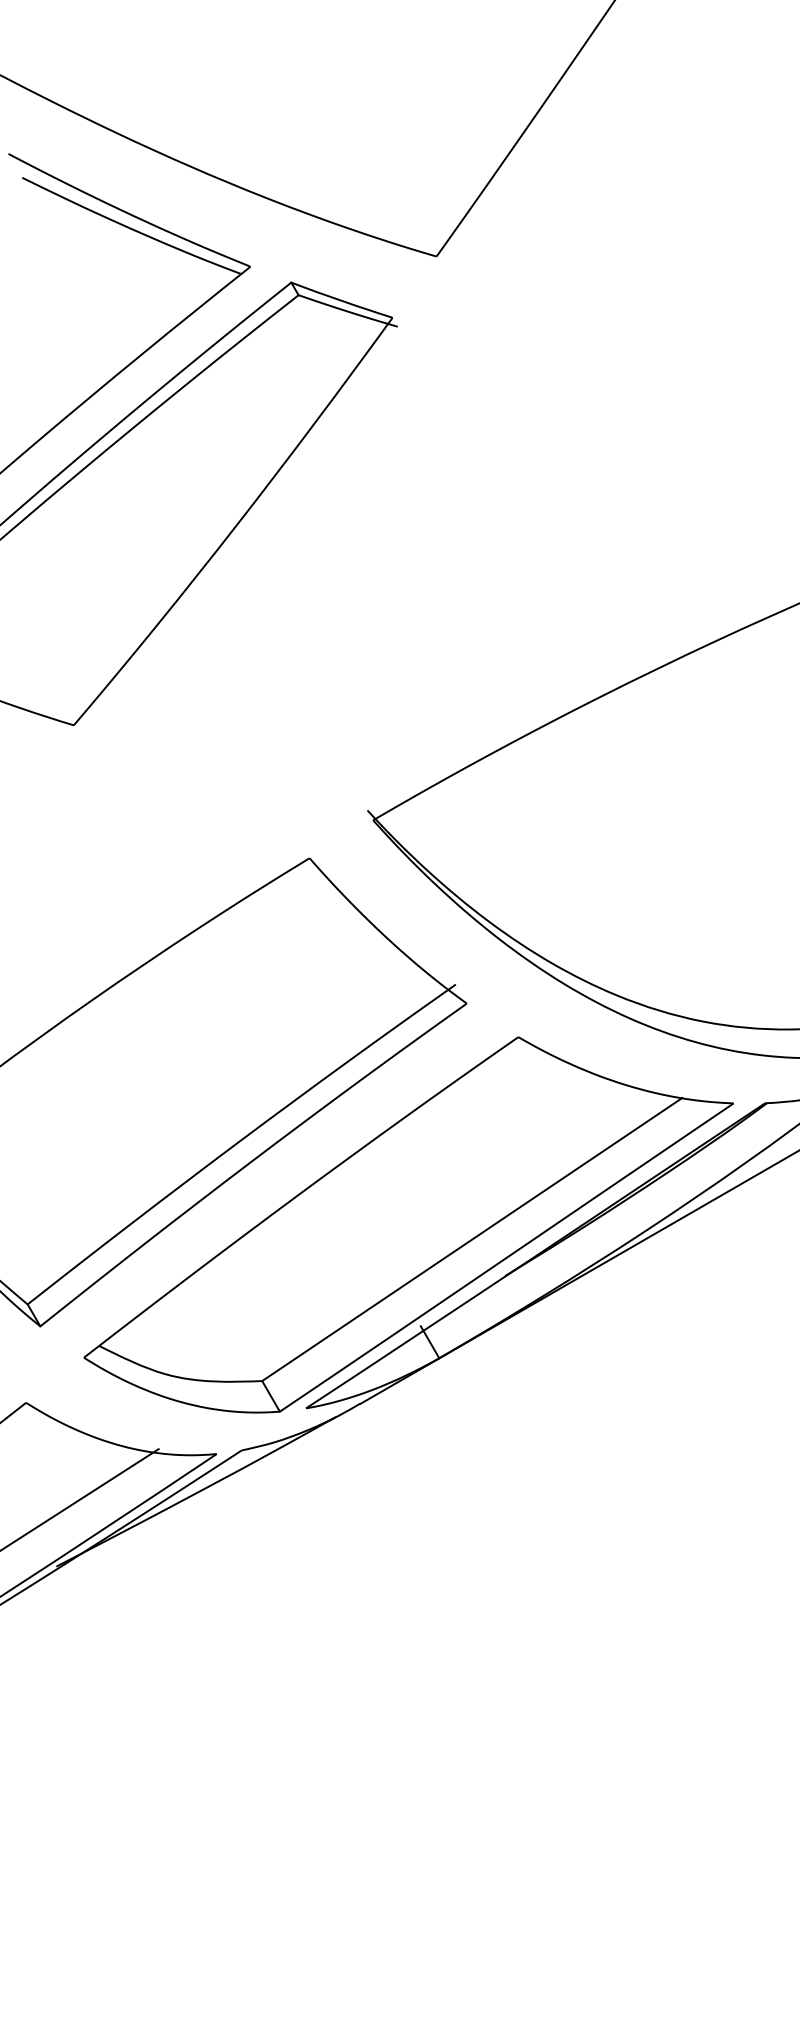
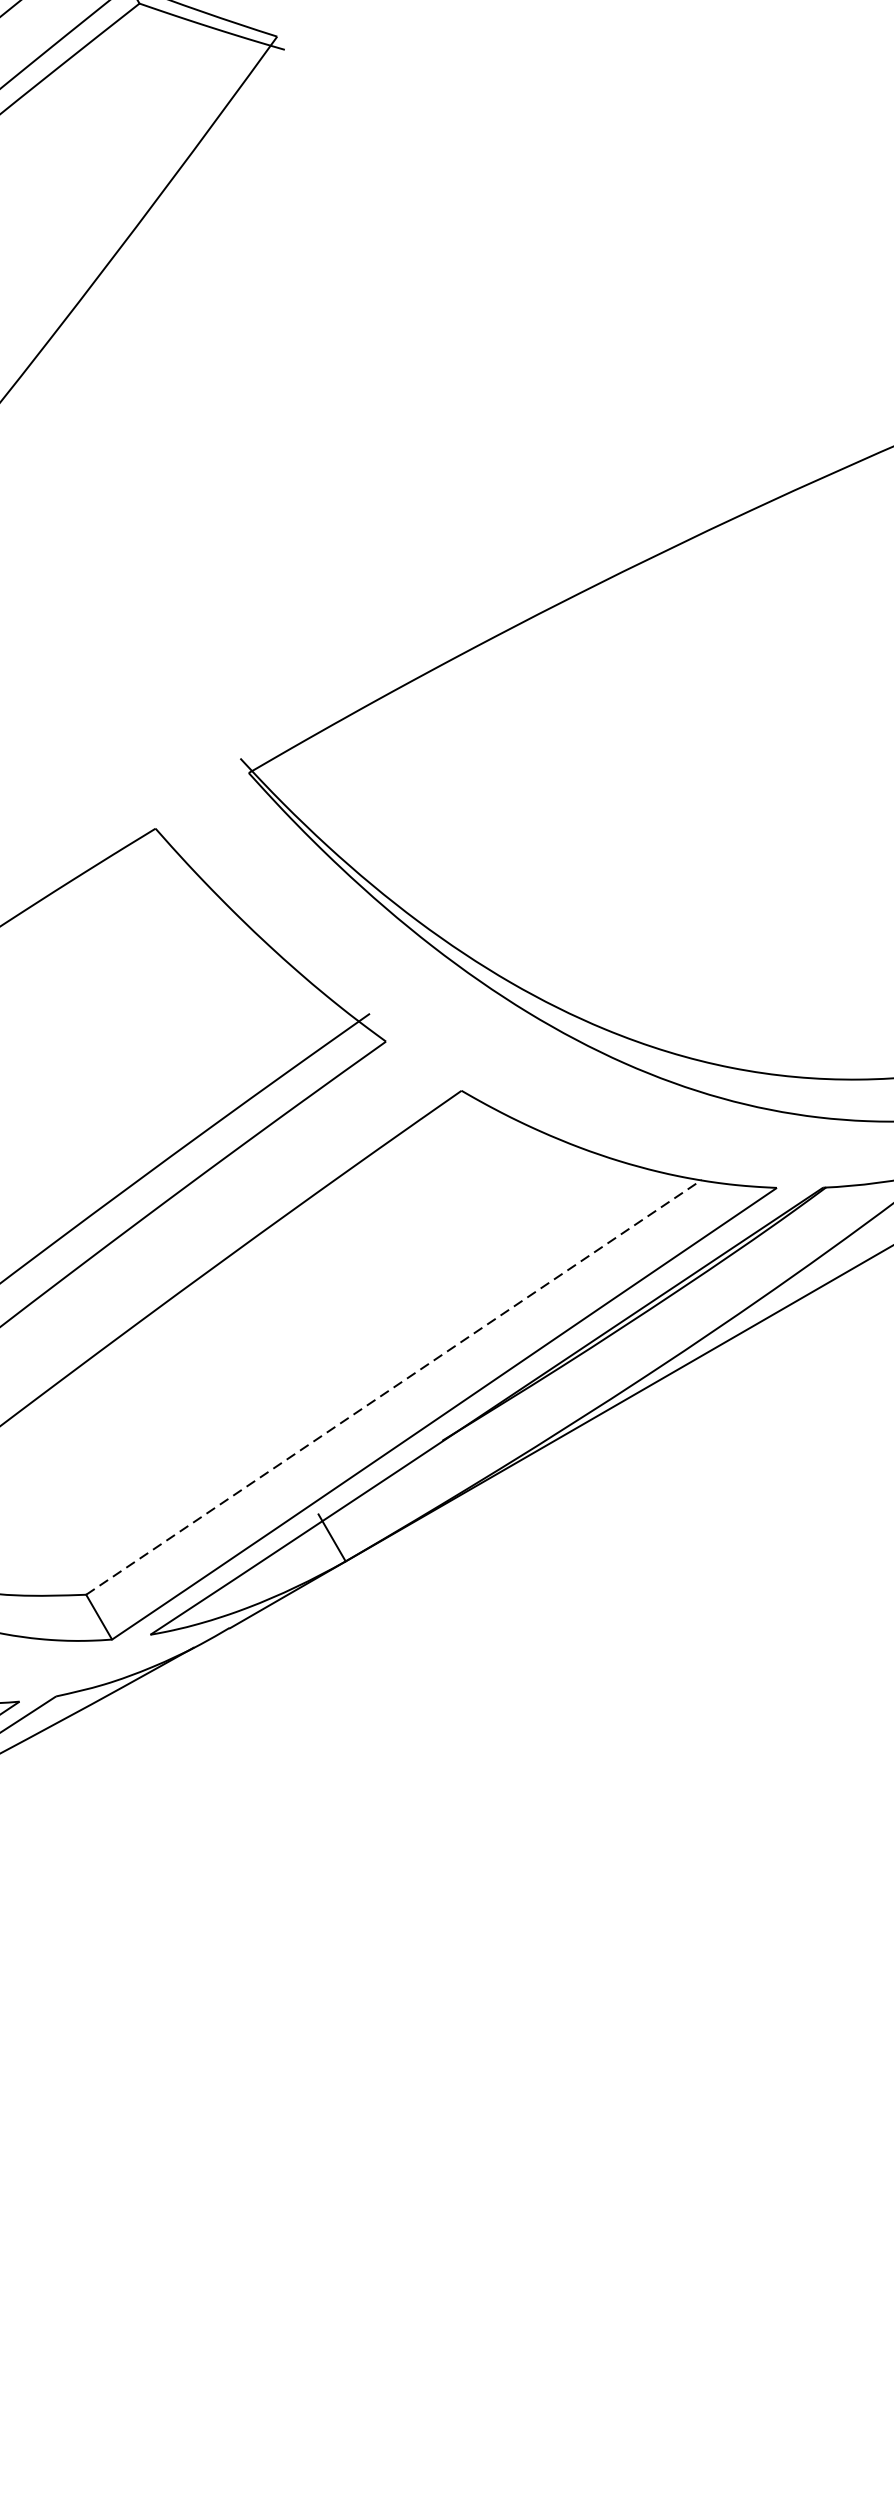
line: (472, 1239) -> (394, 1387), solid -> dashed

